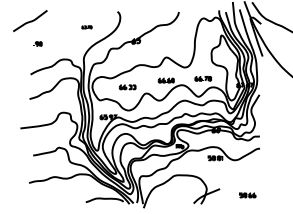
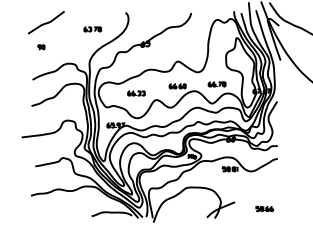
curve: (29, 20) -> (45, 22), moved
part: (86, 27) -> (92, 29), size x1.67

